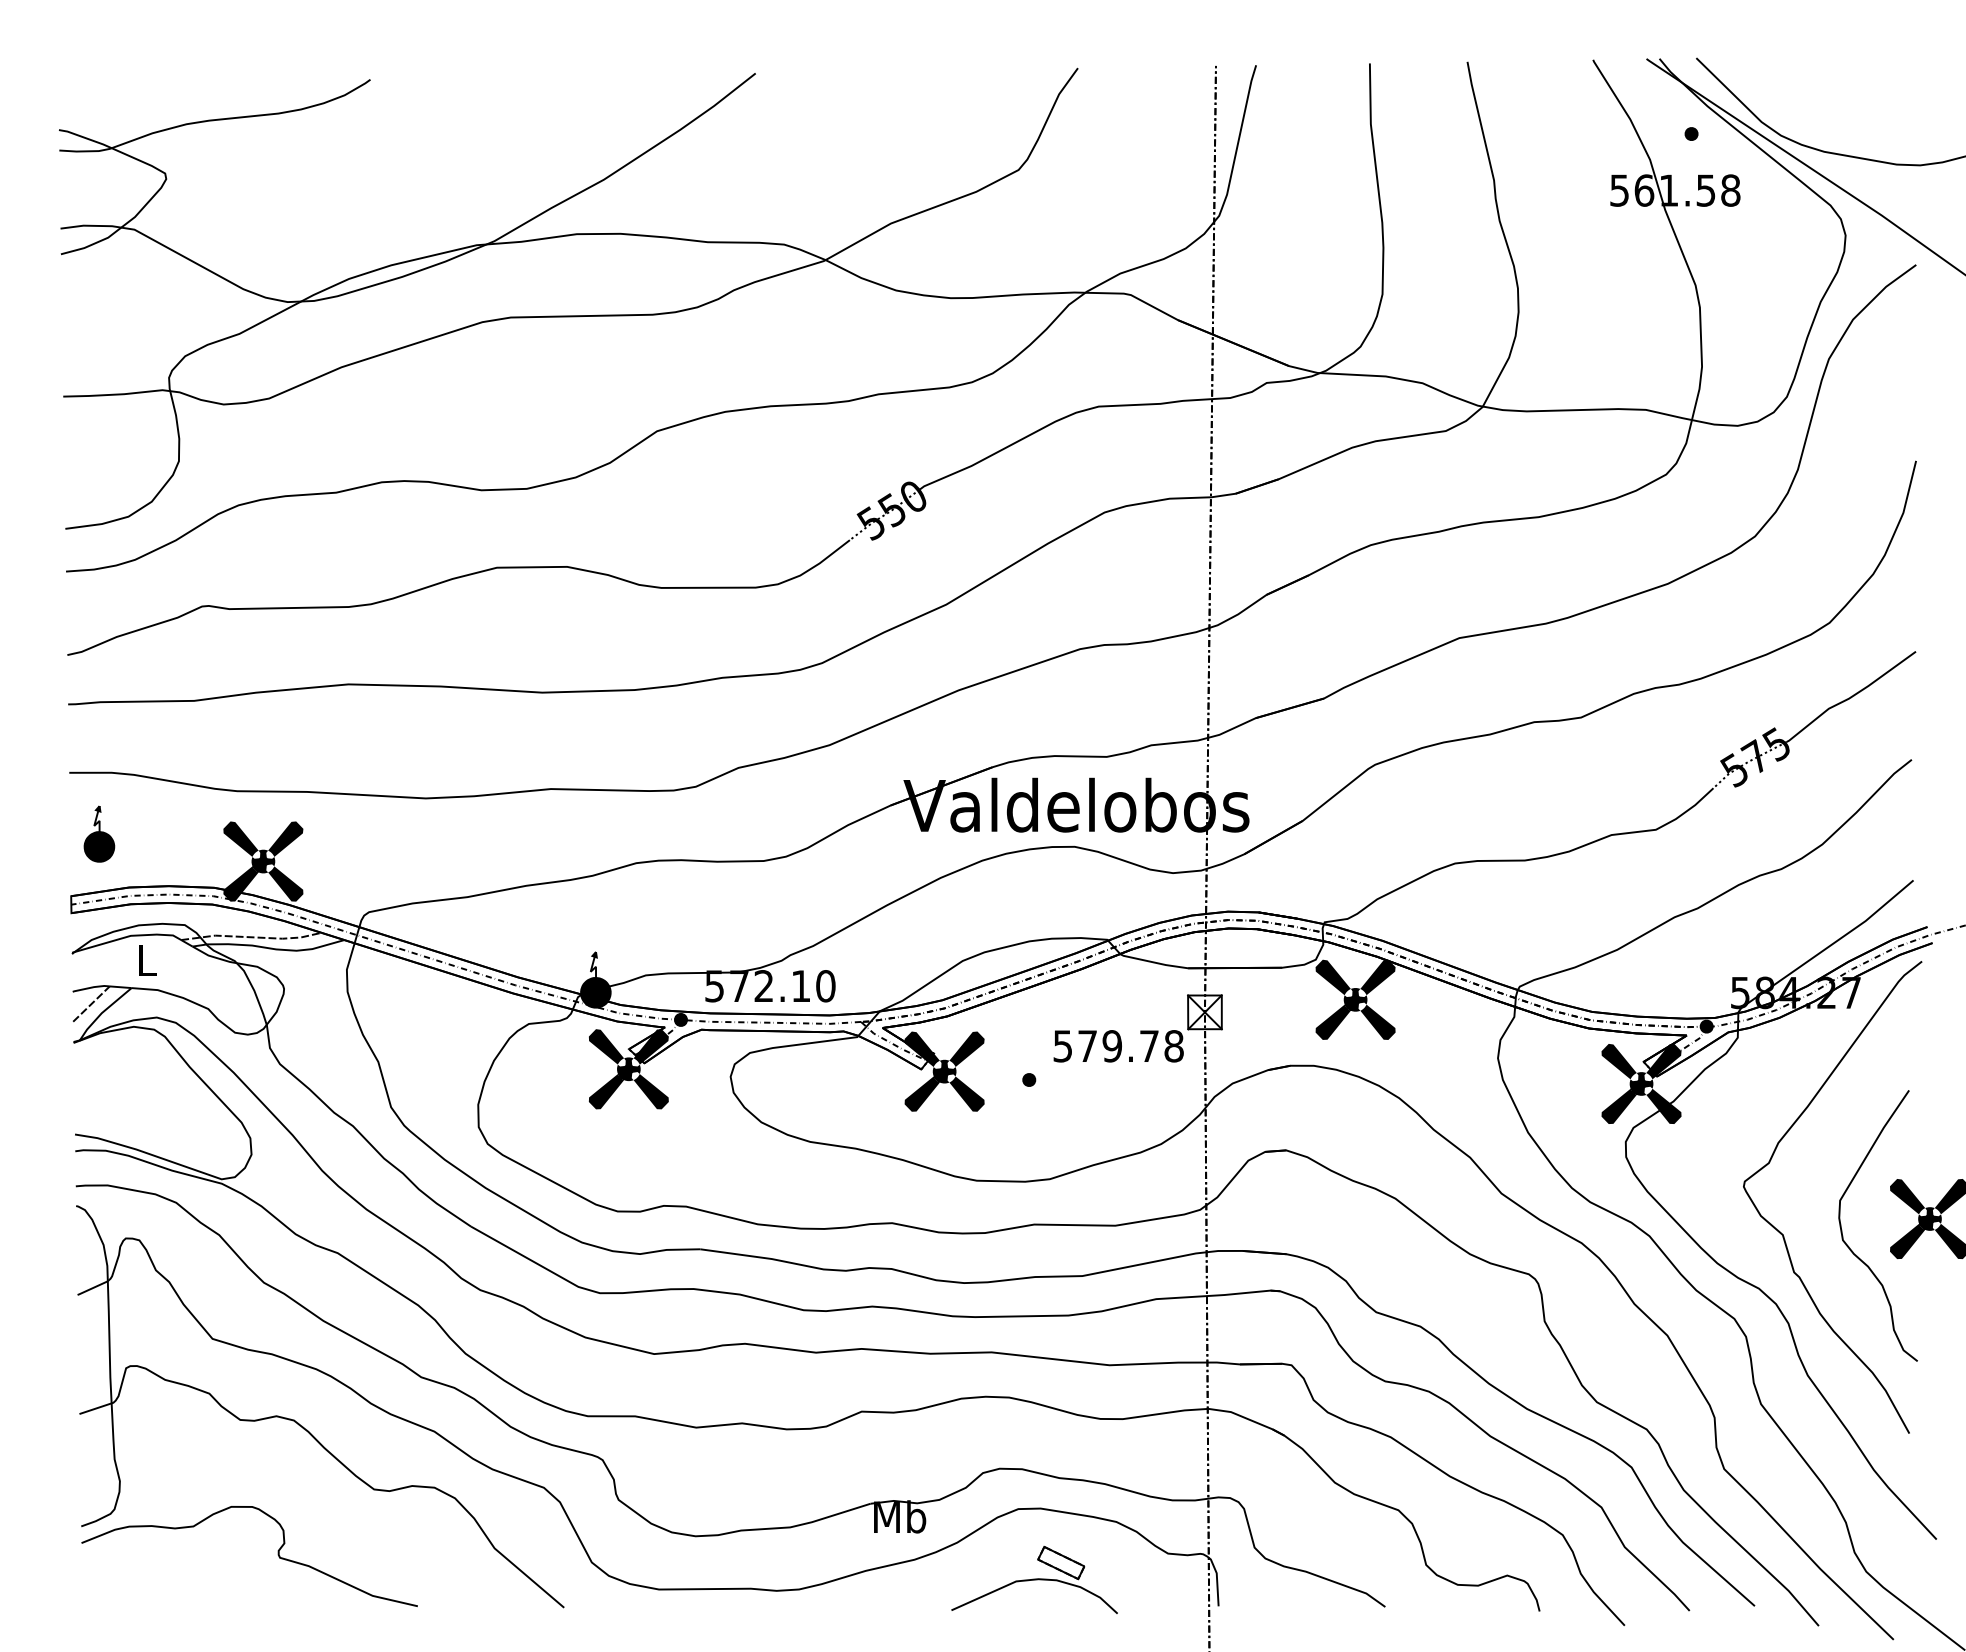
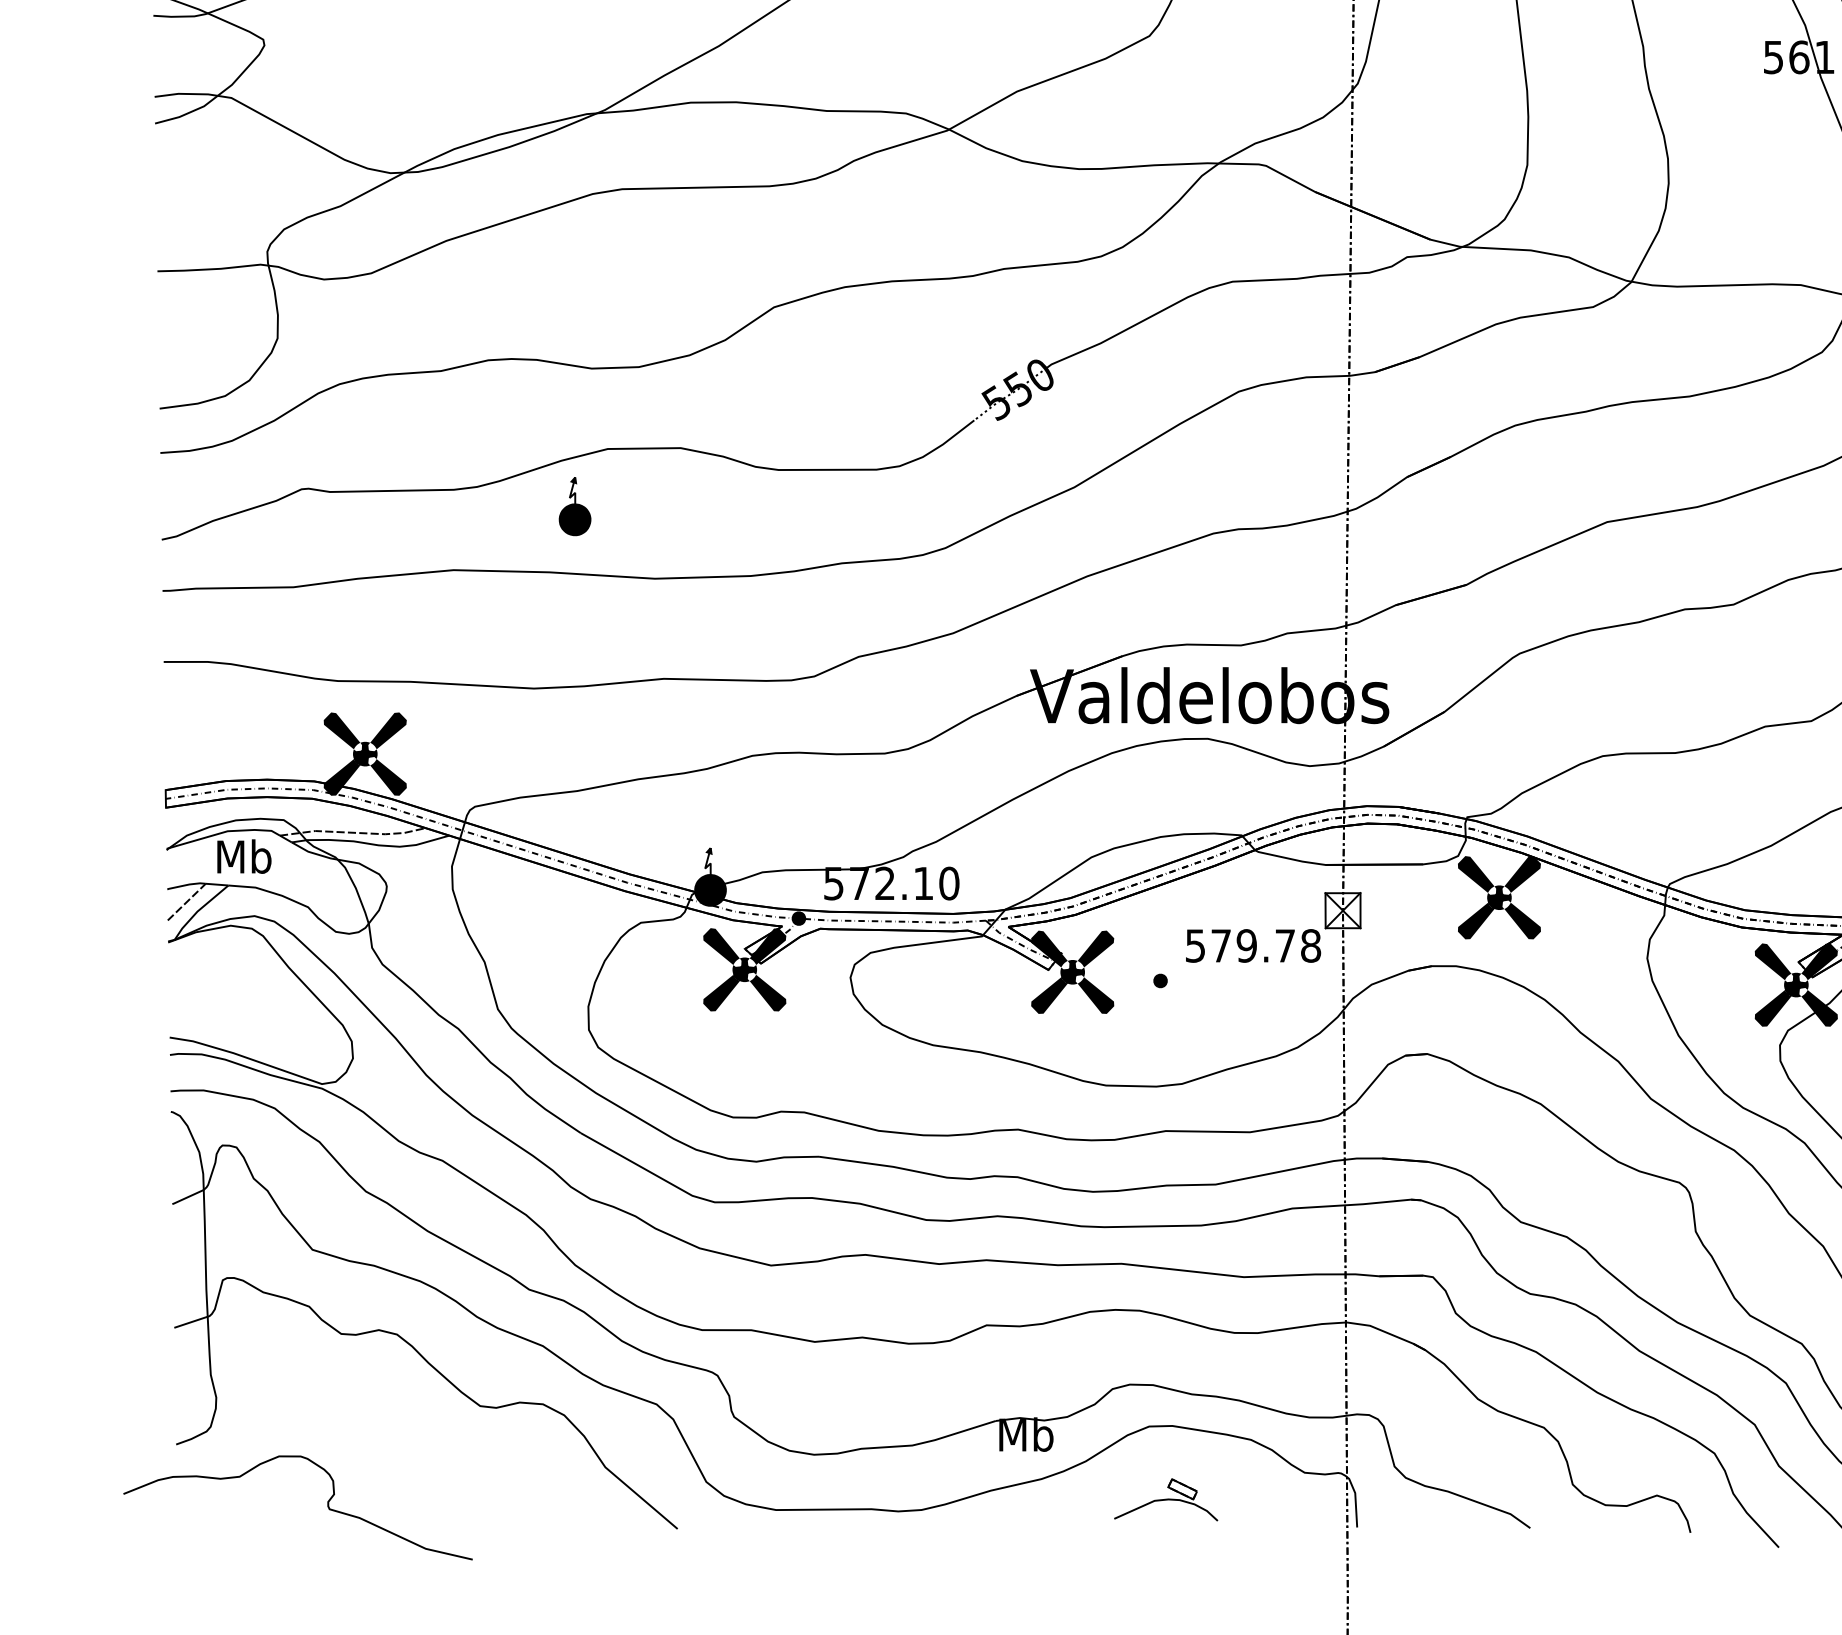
part: (99, 833) -> (575, 505), moved
text: (147, 959) -> (244, 855), L -> Mb
curve: (277, 1554) -> (326, 1505), moved
part: (1034, 1579) -> (1166, 1499), size x0.6

